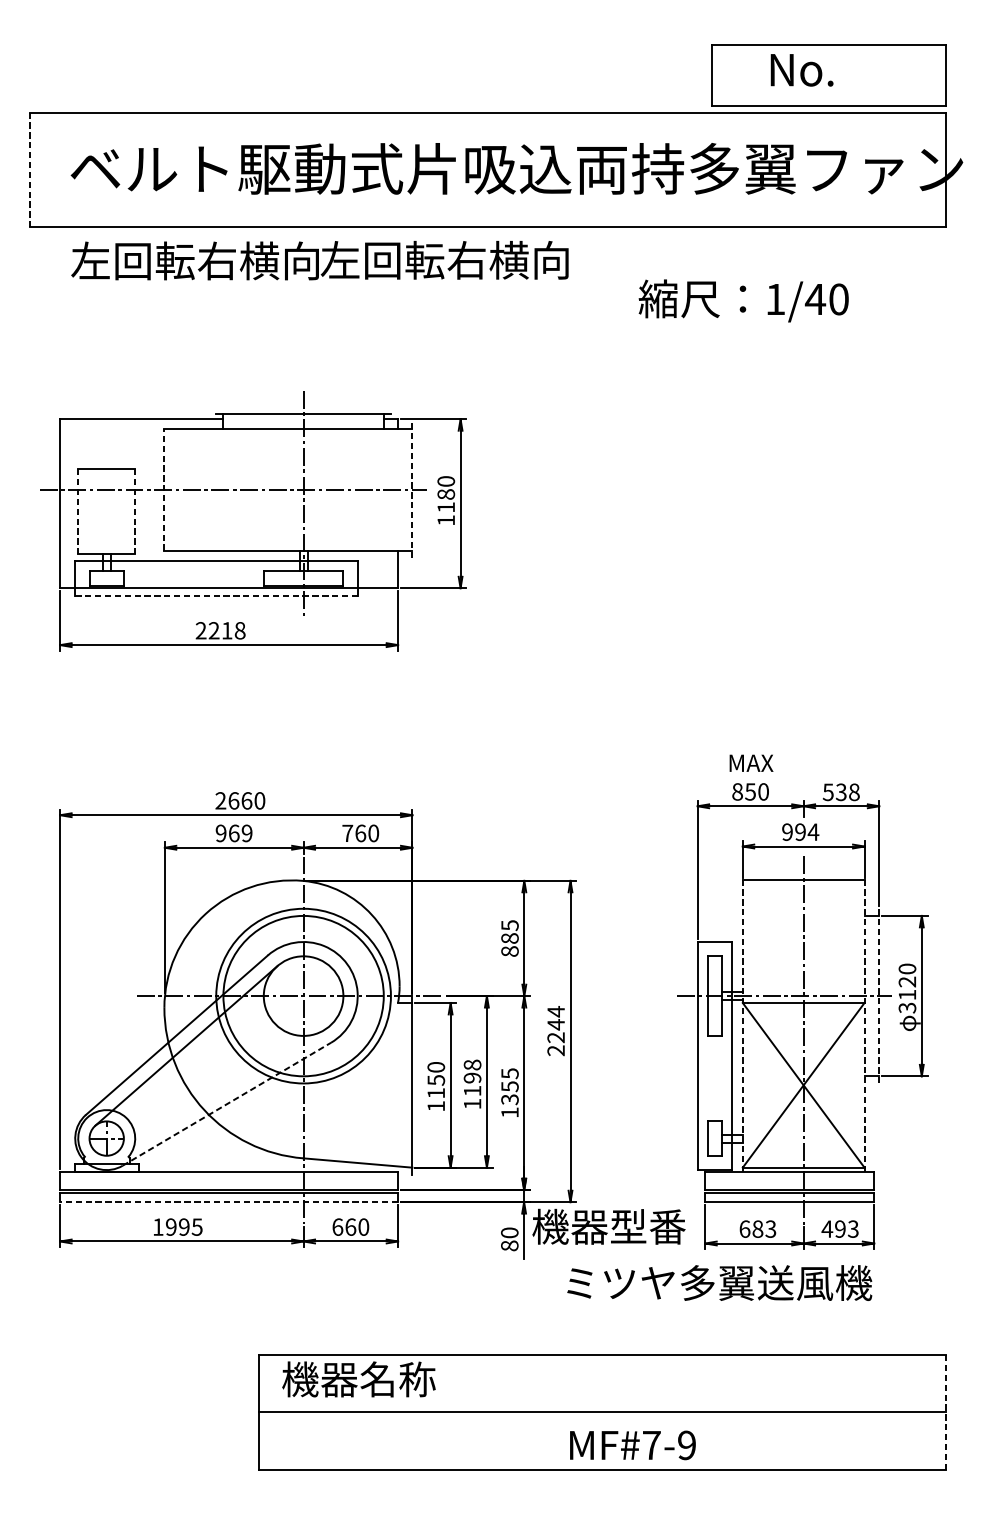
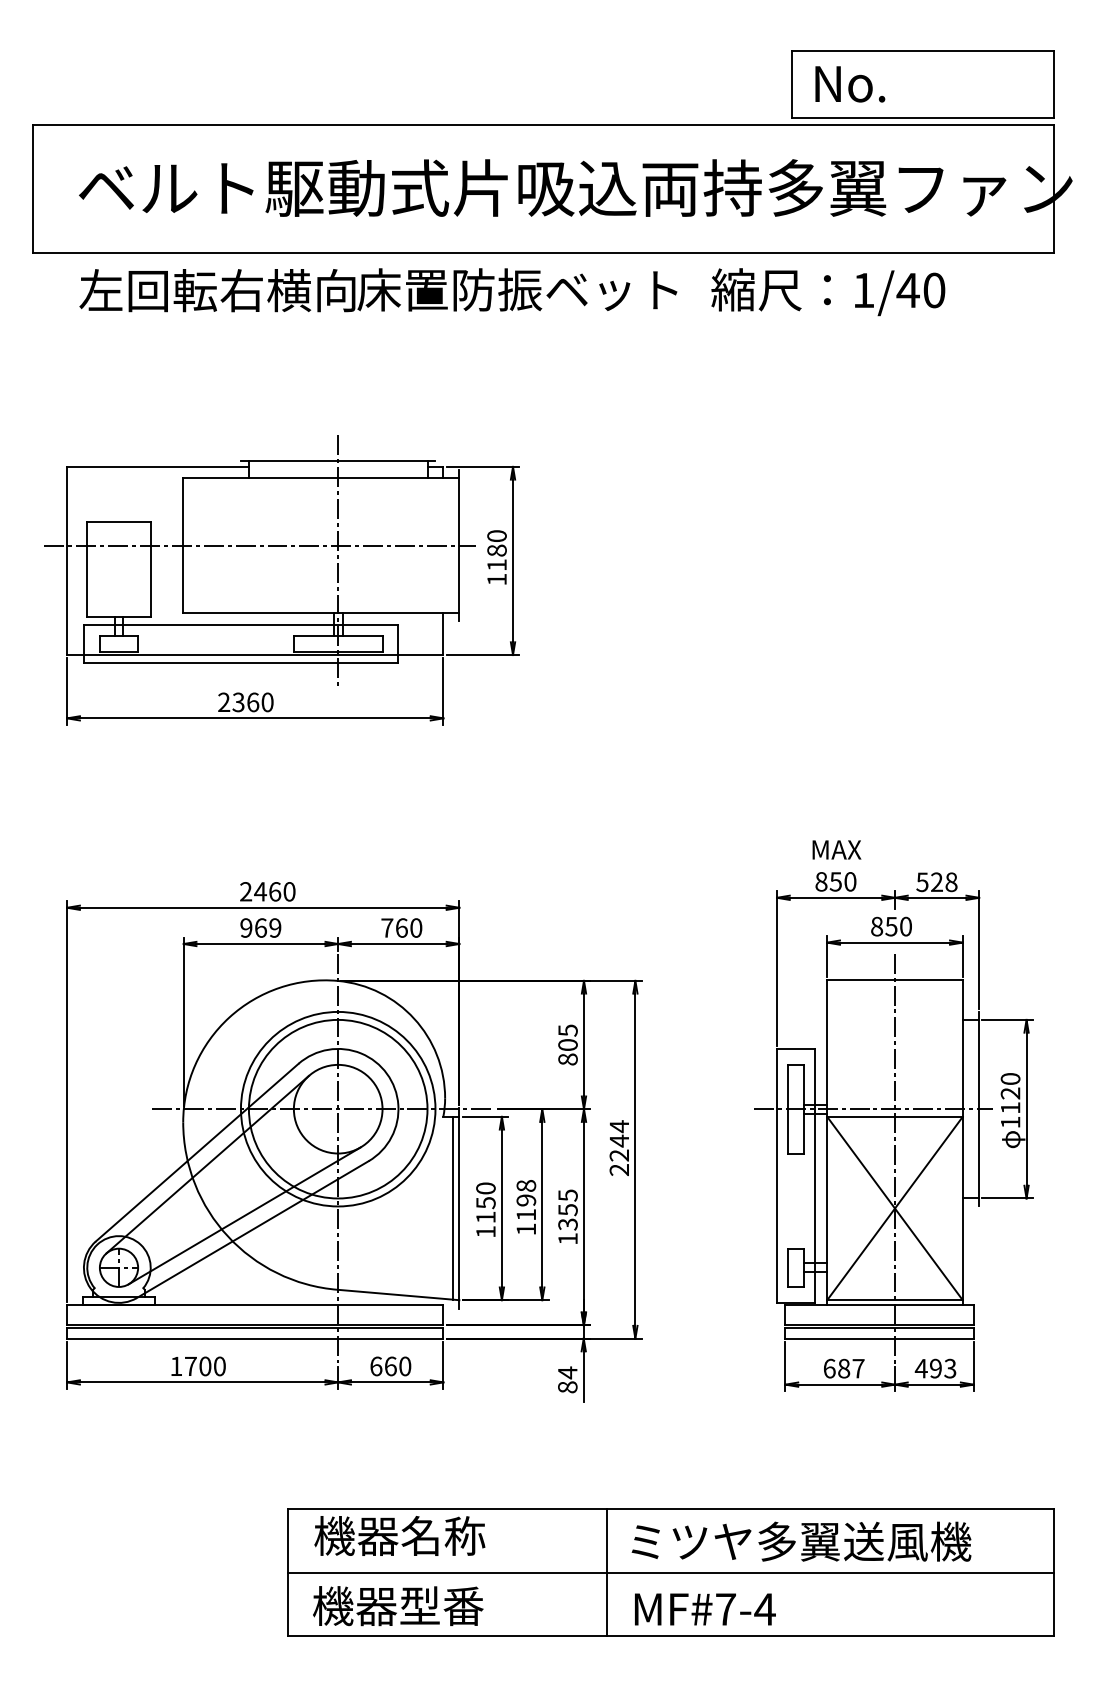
text: (802, 70) -> (850, 84), moved
line: (29, 170) -> (33, 189), dashed -> solid
text: (464, 259) -> (517, 289), 左回転右横向 -> 床置防振ベット
text: (743, 301) -> (828, 292), moved
line: (164, 489) -> (183, 545), dashed -> solid
line: (412, 489) -> (459, 545), dashed -> solid
line: (78, 511) -> (87, 569), dashed -> solid
line: (135, 511) -> (150, 569), dashed -> solid
line: (216, 595) -> (241, 663), dashed -> solid
text: (226, 630) -> (252, 702), 2218 -> 2360
text: (840, 792) -> (936, 882), 538 -> 528
text: (233, 800) -> (260, 891), 2660 -> 2460
text: (800, 832) -> (891, 926), 994 -> 850
text: (509, 938) -> (567, 1044), 885 -> 805
line: (879, 995) -> (979, 1108), dashed -> solid
text: (907, 1008) -> (1010, 1122), 3120 -> 1120
line: (743, 1026) -> (827, 1142), dashed -> solid
line: (864, 1026) -> (962, 1142), dashed -> solid
line: (407, 1084) -> (453, 1207), added
line: (219, 1091) -> (244, 1215), added
line: (226, 1104) -> (252, 1229), dashed -> solid
line: (228, 1202) -> (254, 1338), dashed -> solid
text: (183, 1227) -> (204, 1366), 1995 -> 1700
text: (609, 1227) -> (398, 1606), moved
text: (770, 1229) -> (858, 1368), 683 -> 687
text: (509, 1232) -> (567, 1372), 80 -> 84
text: (719, 1282) -> (801, 1541), moved
line: (545, 1412) -> (607, 1572), added
line: (945, 1412) -> (1053, 1572), dashed -> solid
text: (686, 1445) -> (764, 1609), MF#7-9 -> MF#7-4

